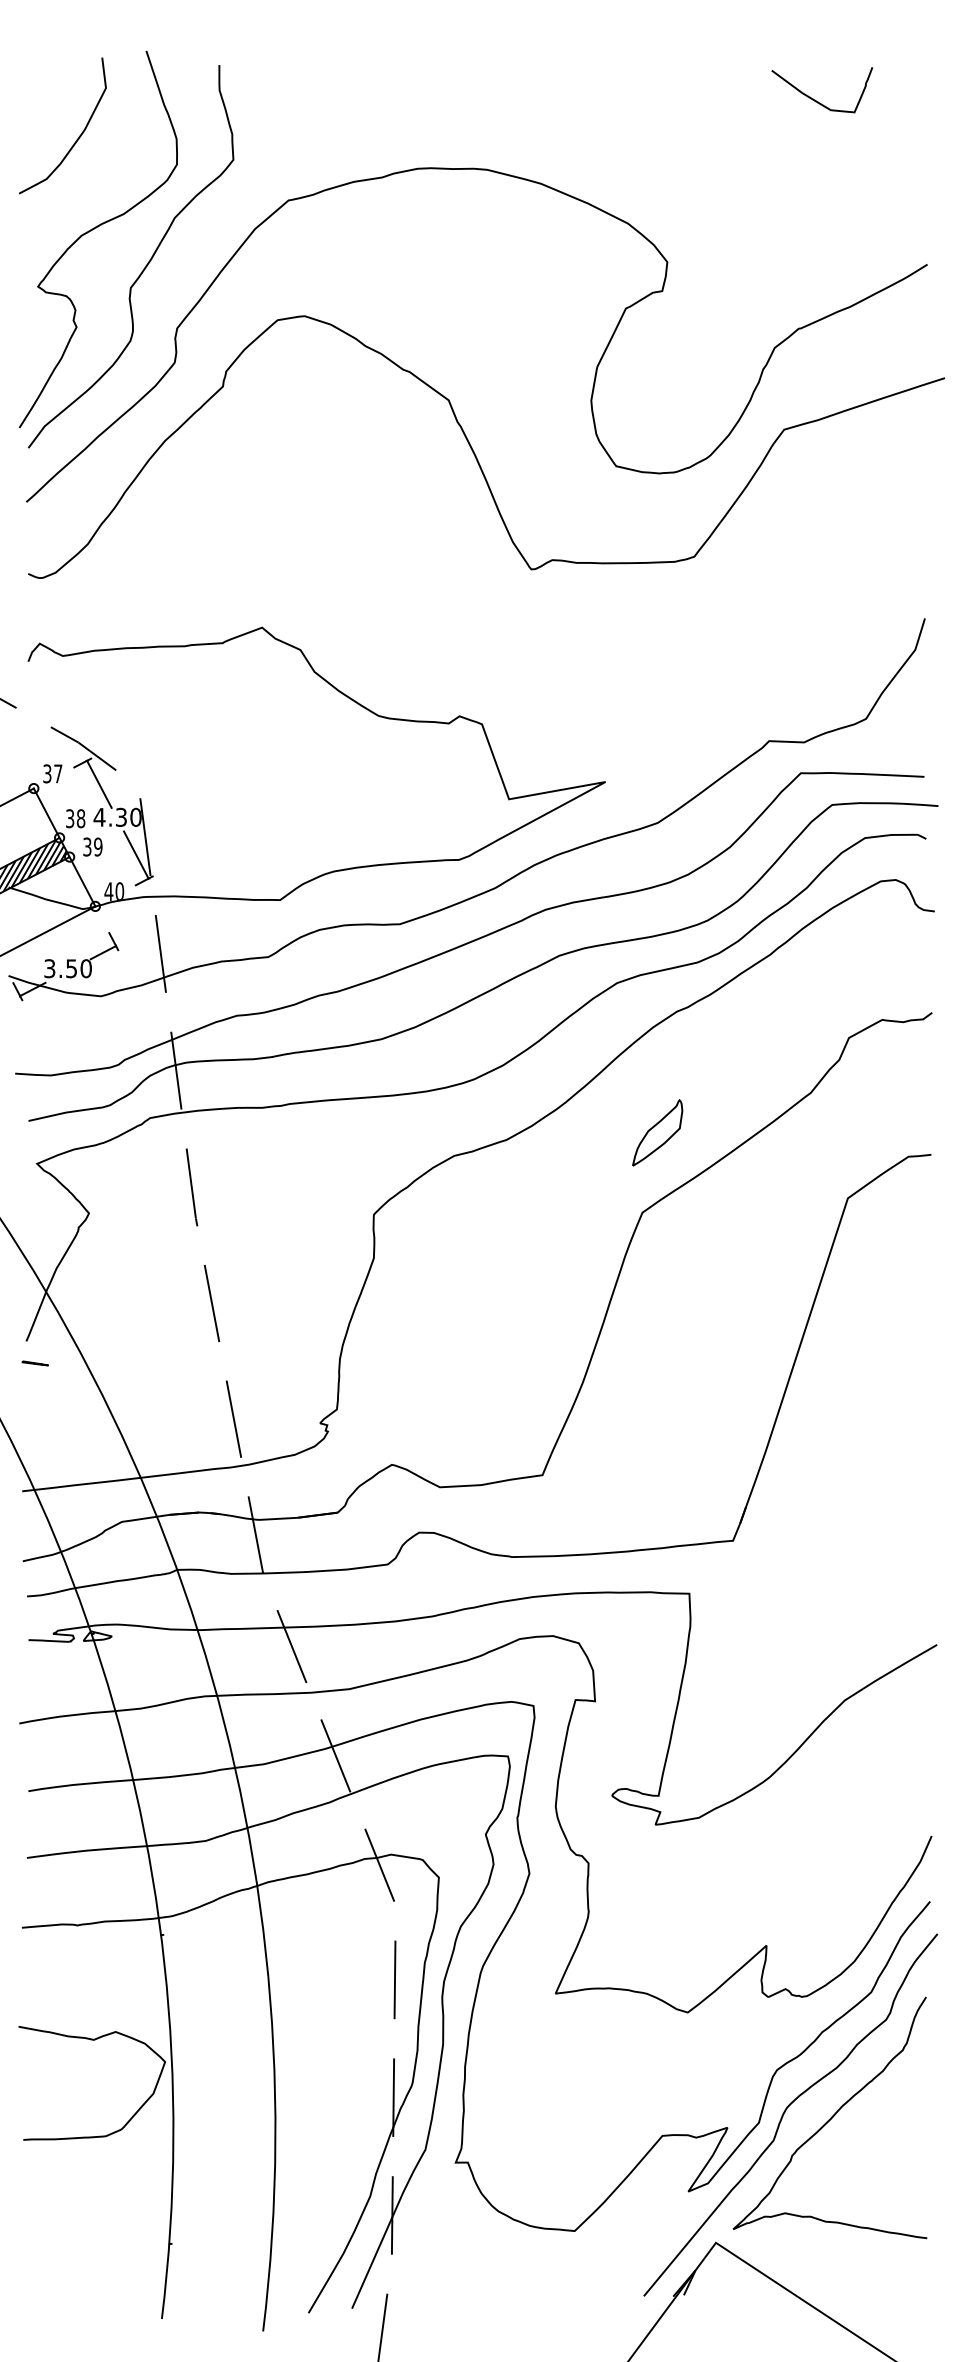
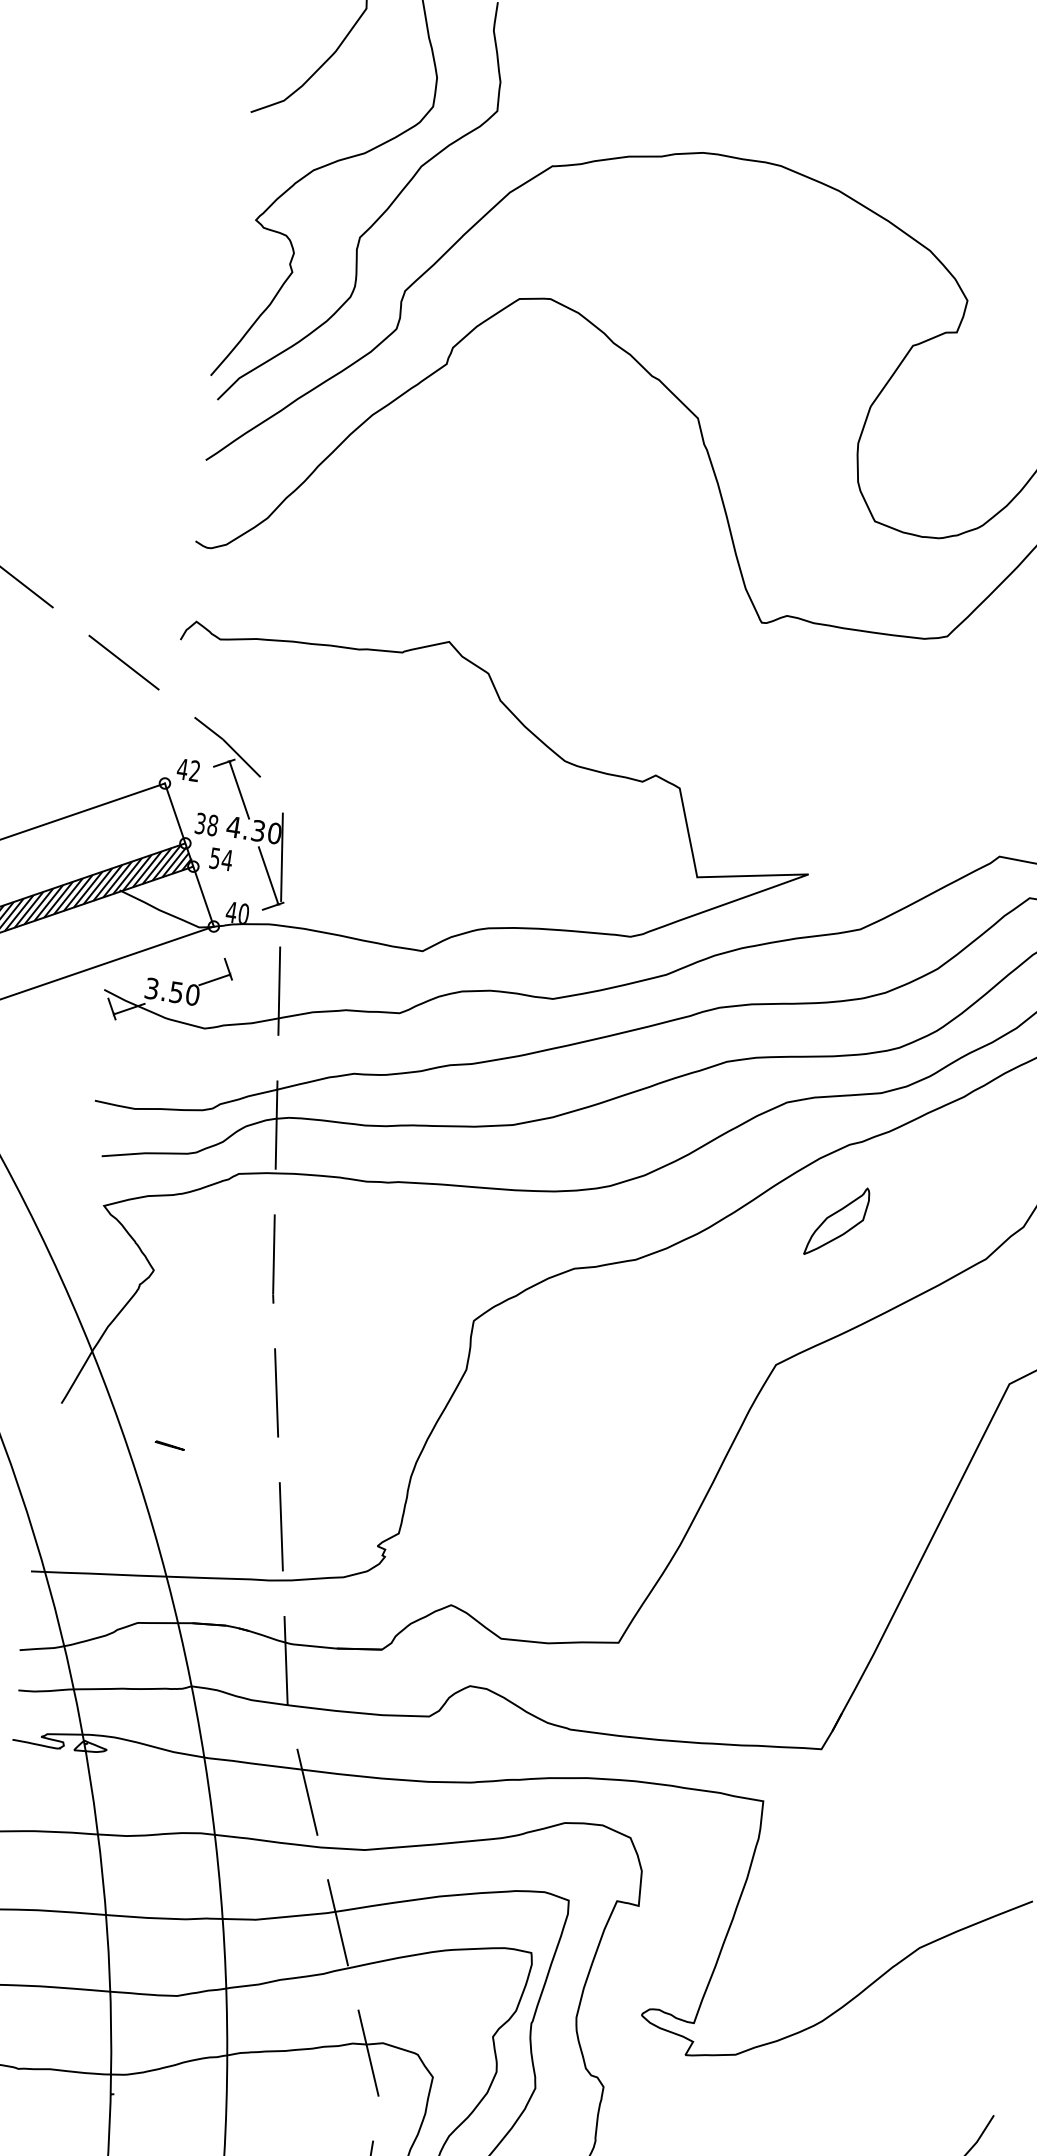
text: (52, 773) -> (188, 769), 37 -> 42
text: (92, 846) -> (220, 858), 39 -> 54
part: (657, 1132) -> (837, 1221), moved
line: (34, 1363) -> (169, 1445), moved

